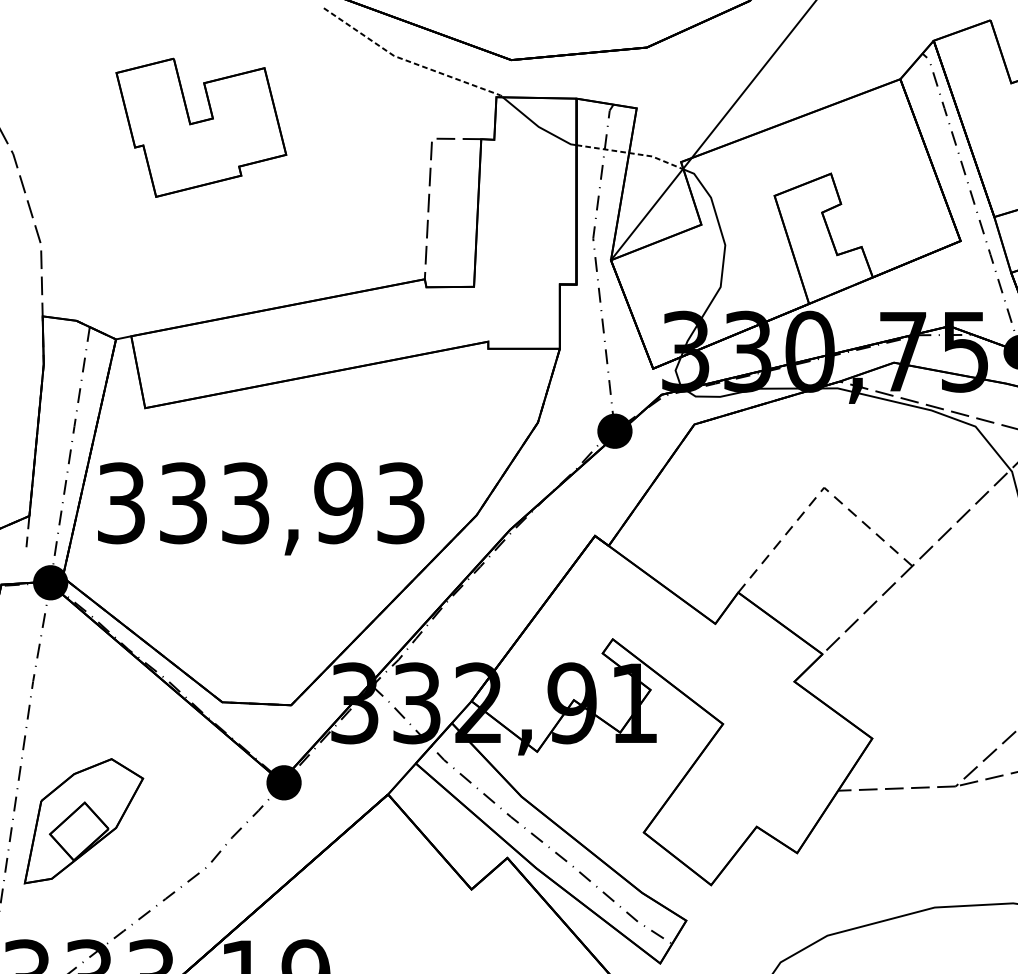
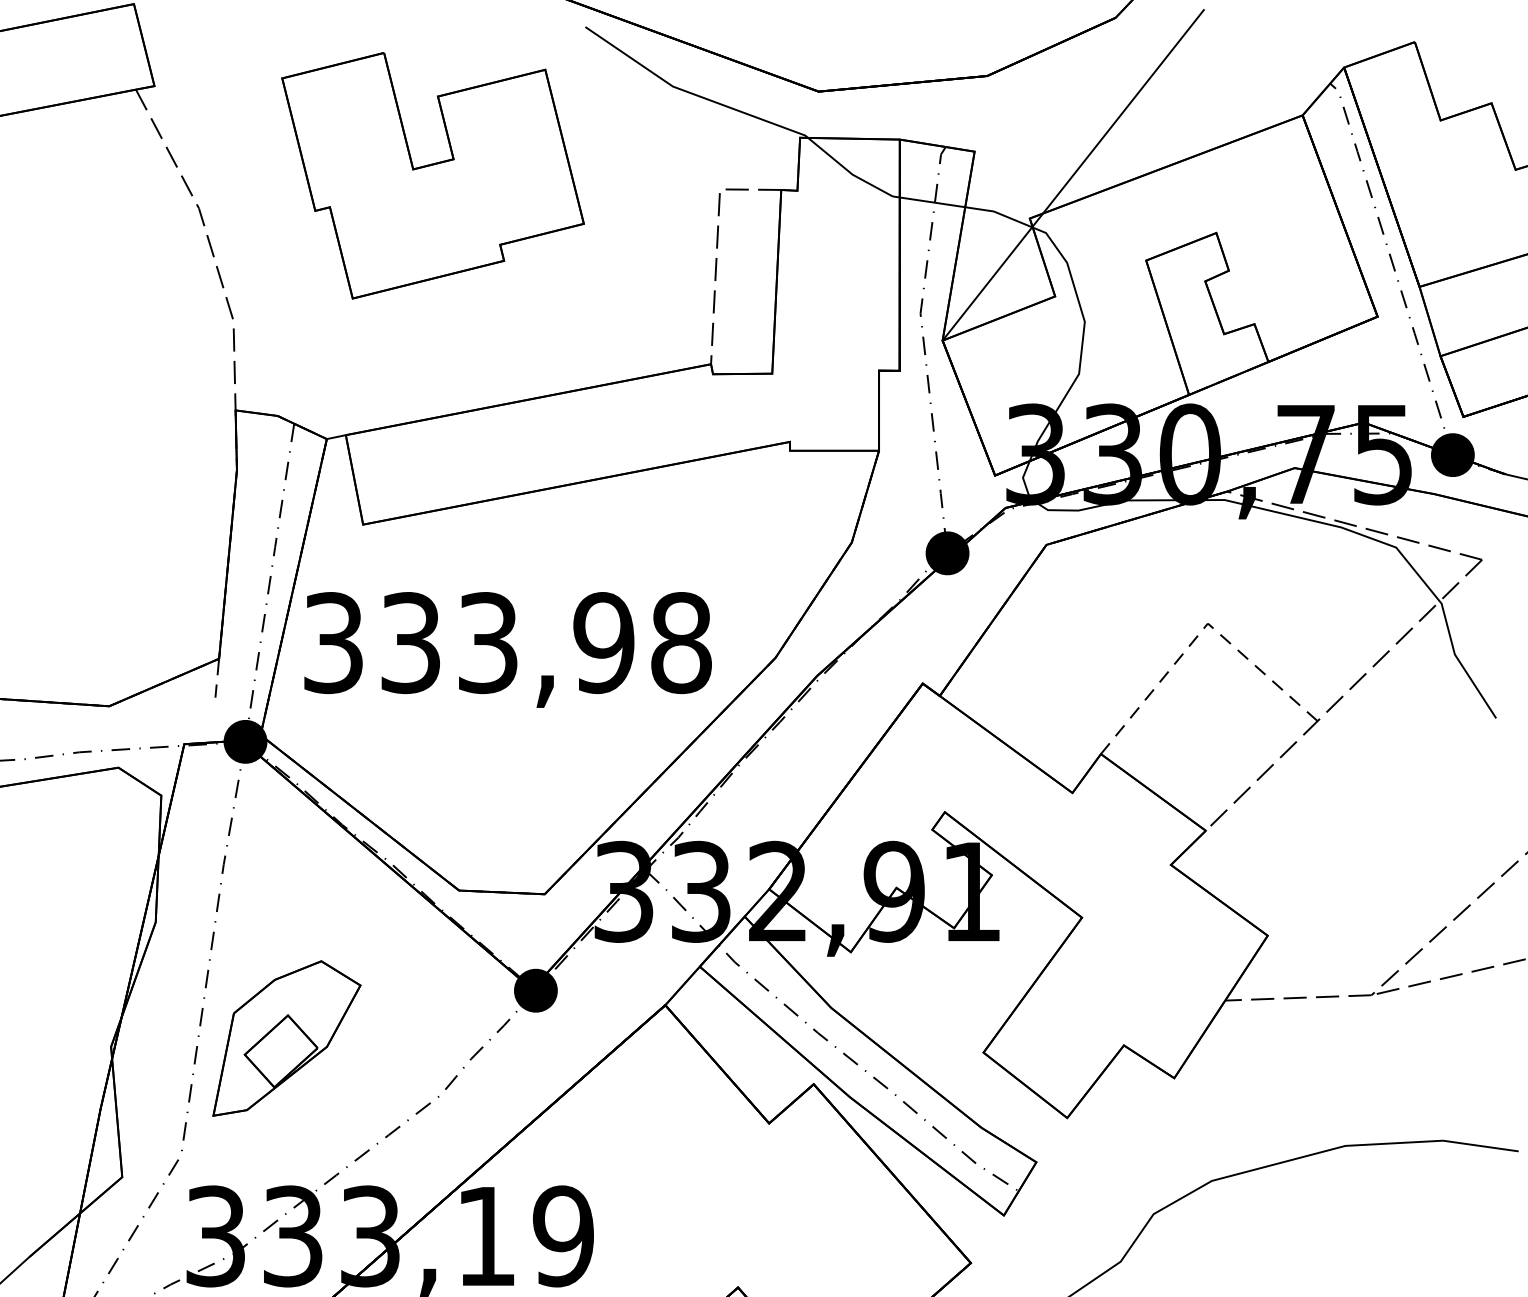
line: (409, 61) -> (691, 93), dashed -> solid
part: (200, 127) -> (432, 175), size x1.43
line: (631, 153) -> (968, 207), dashed -> solid
text: (401, 503) -> (681, 643), 333,93 -> 333,98

